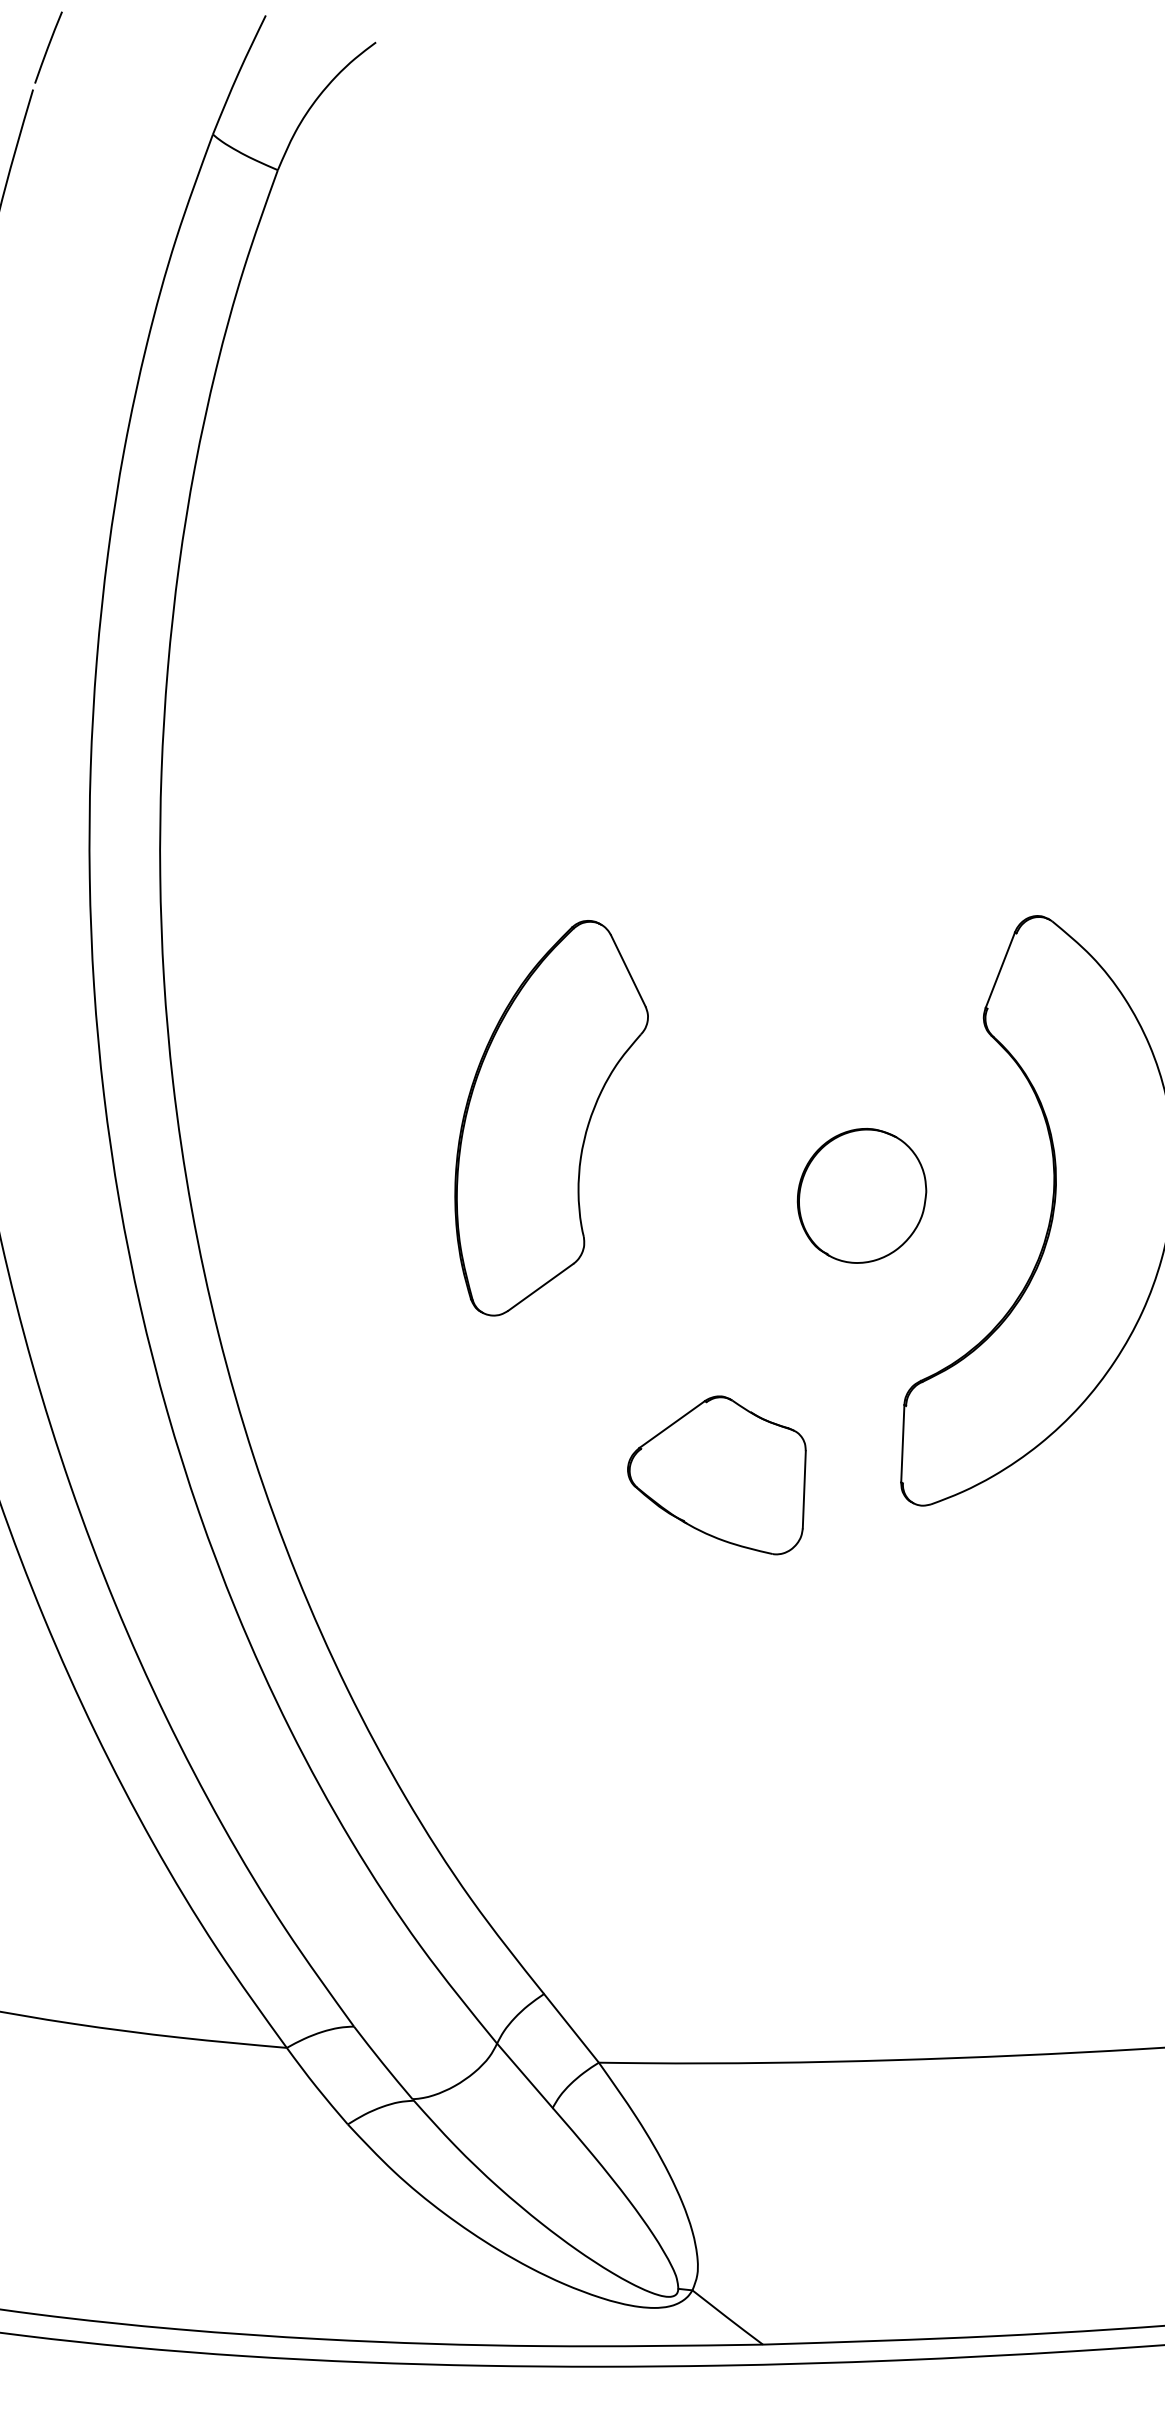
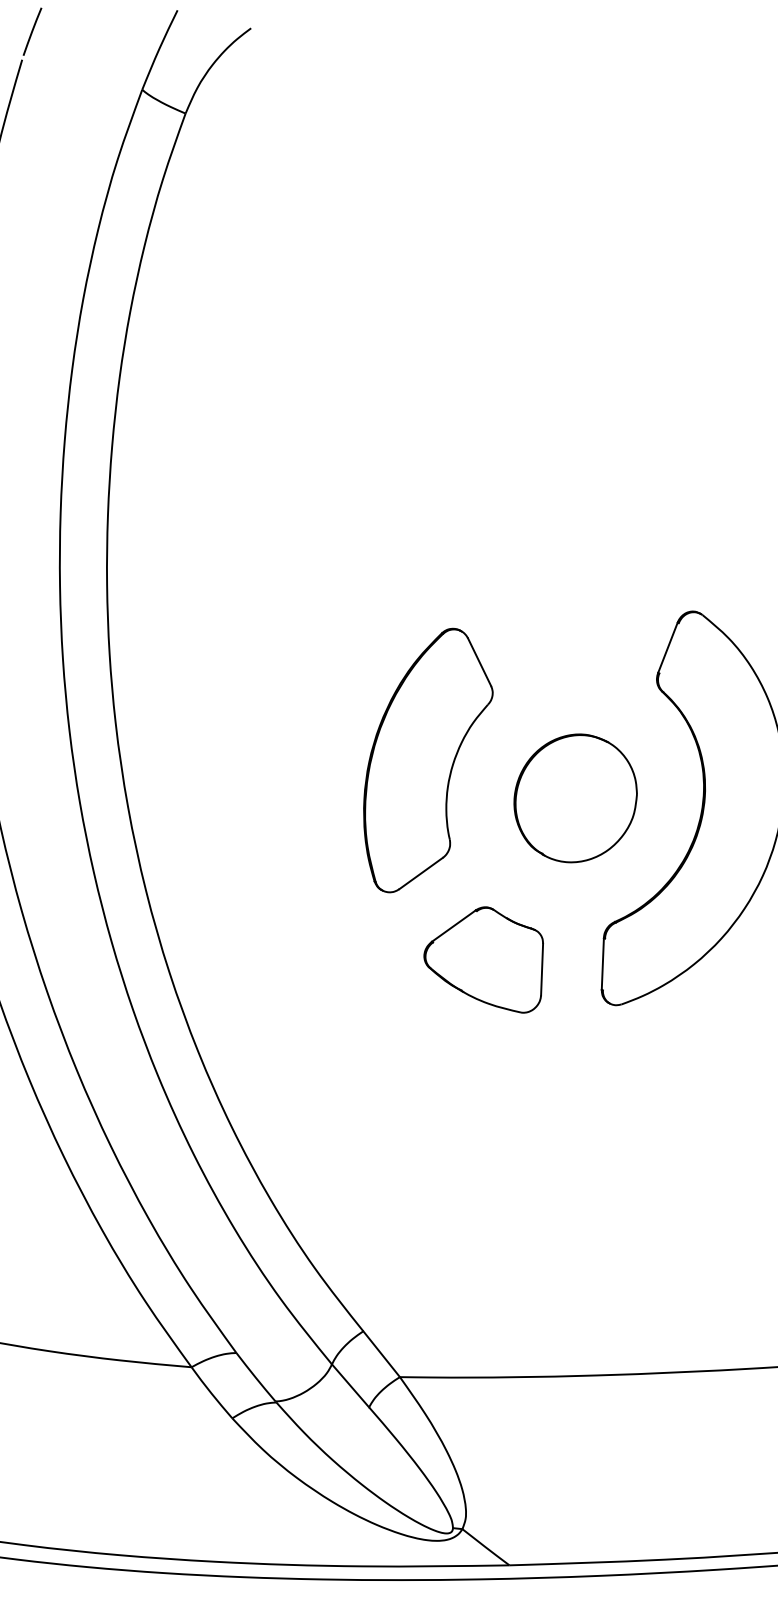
part: (551, 1118) -> (428, 760), moved
part: (861, 1196) -> (575, 798), size x1.43
part: (716, 1474) -> (483, 959), moved

